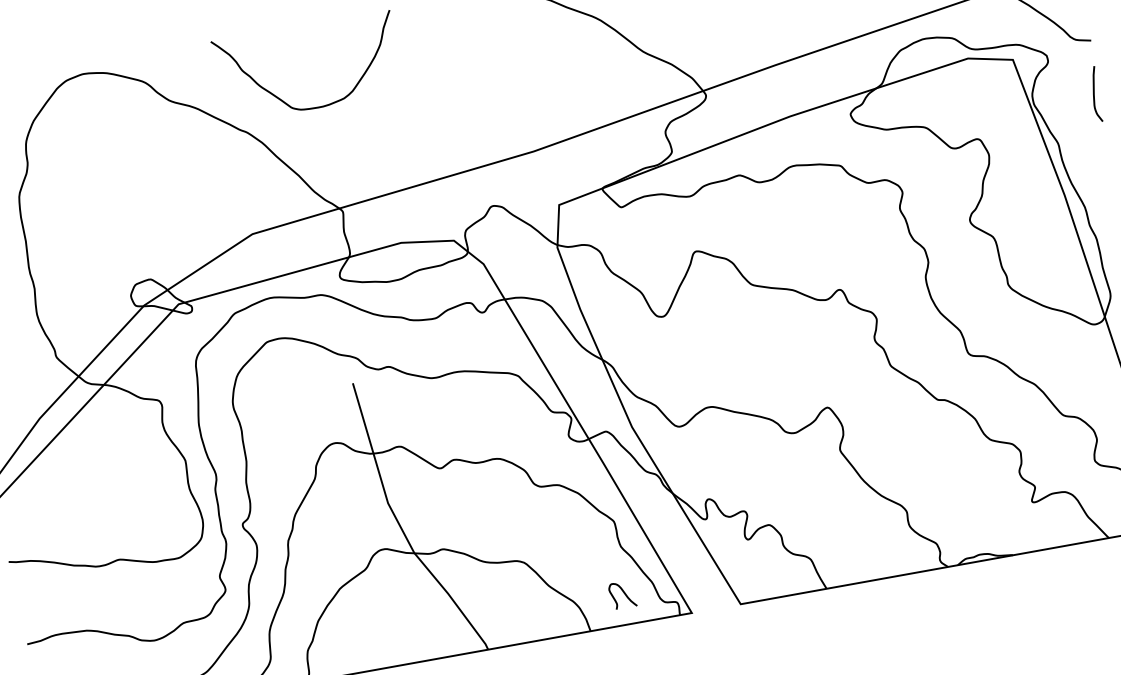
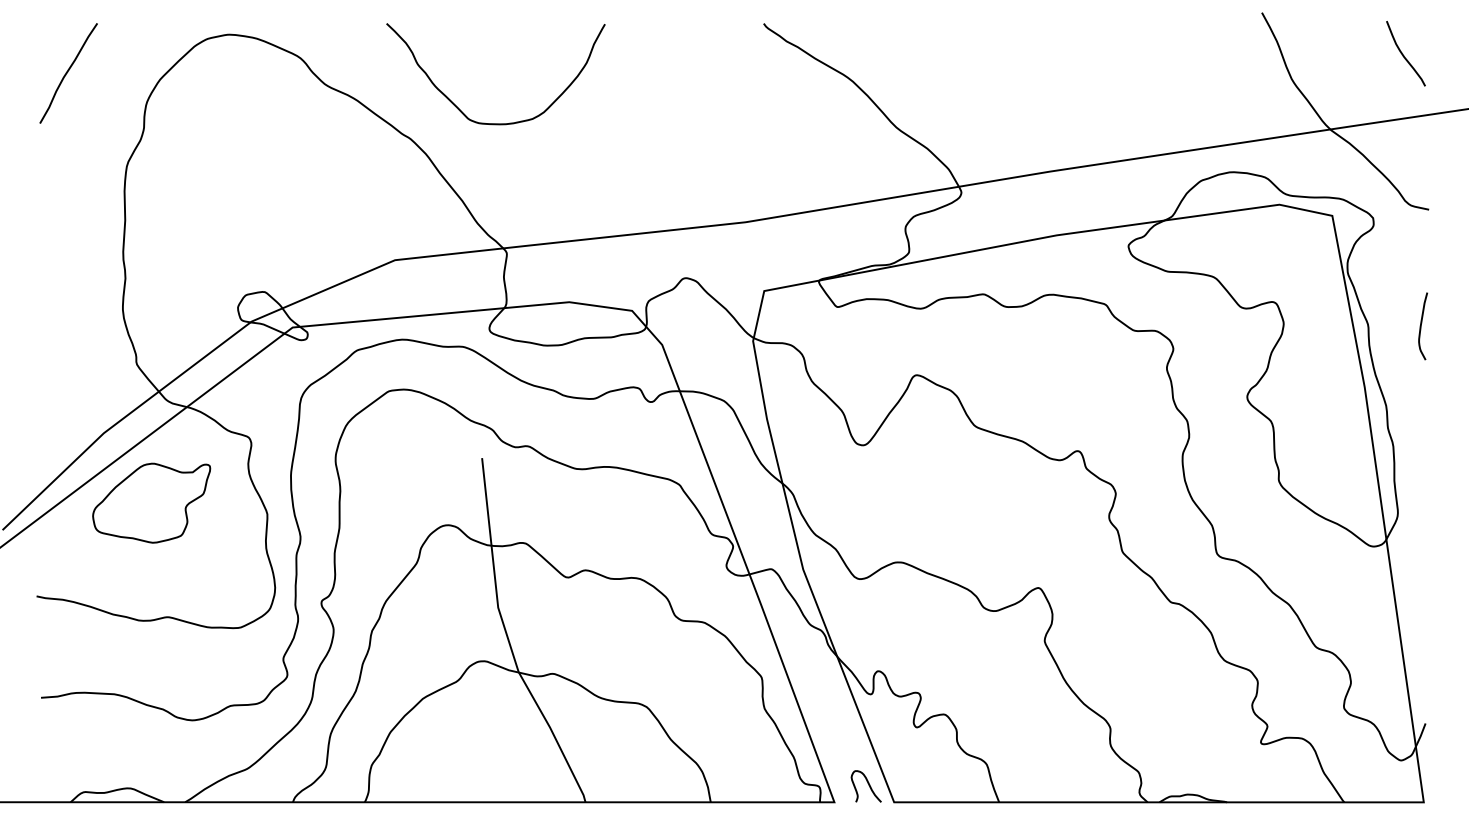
curve: (1094, 94) -> (1421, 326), moved
part: (88, 468) -> (151, 502), added
curve: (624, 594) -> (868, 785), moved

